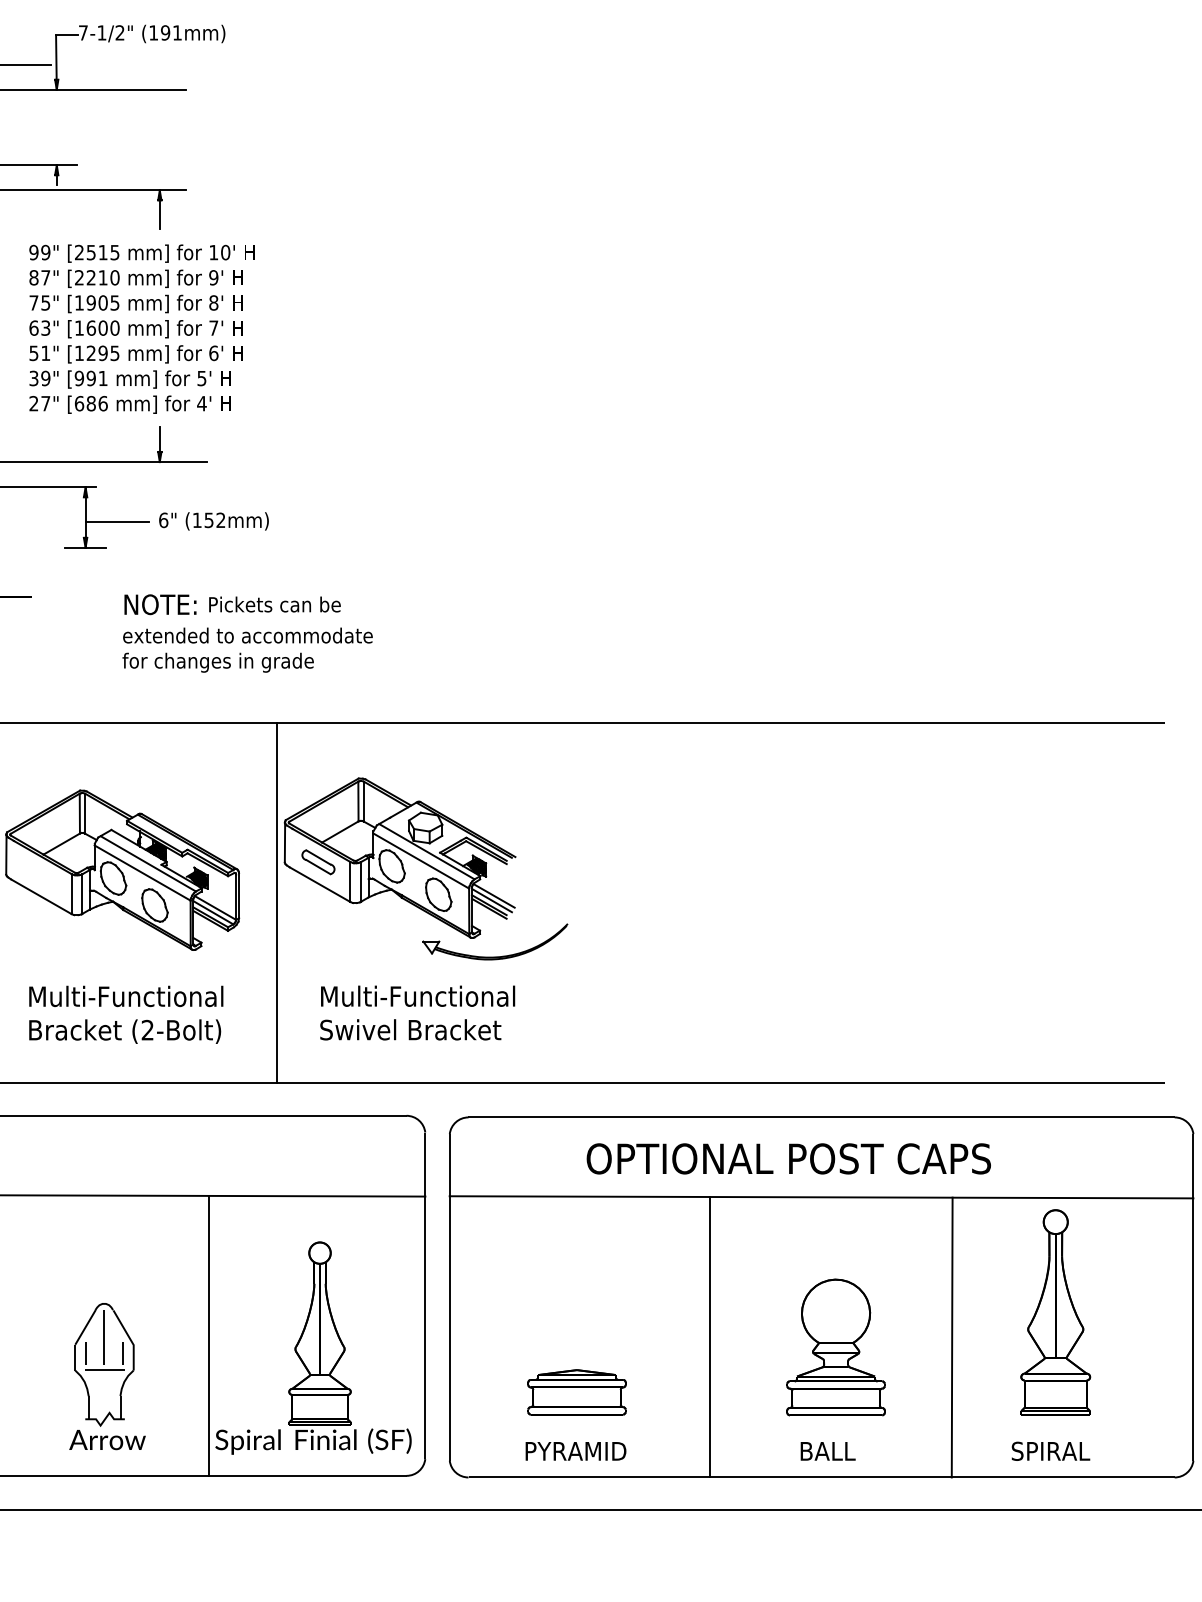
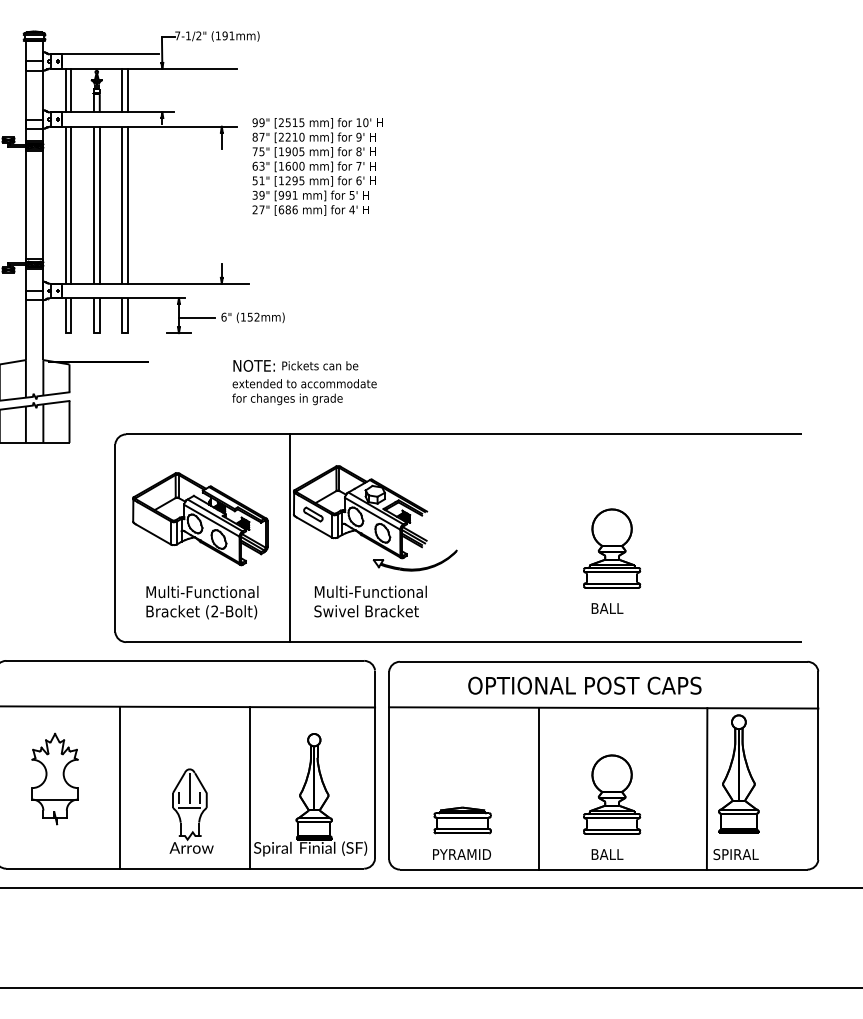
text: (141, 328) -> (317, 166), moved
text: (247, 633) -> (304, 382), moved
part: (836, 941) -> (612, 560), added
line: (951, 1336) -> (706, 788), moved

